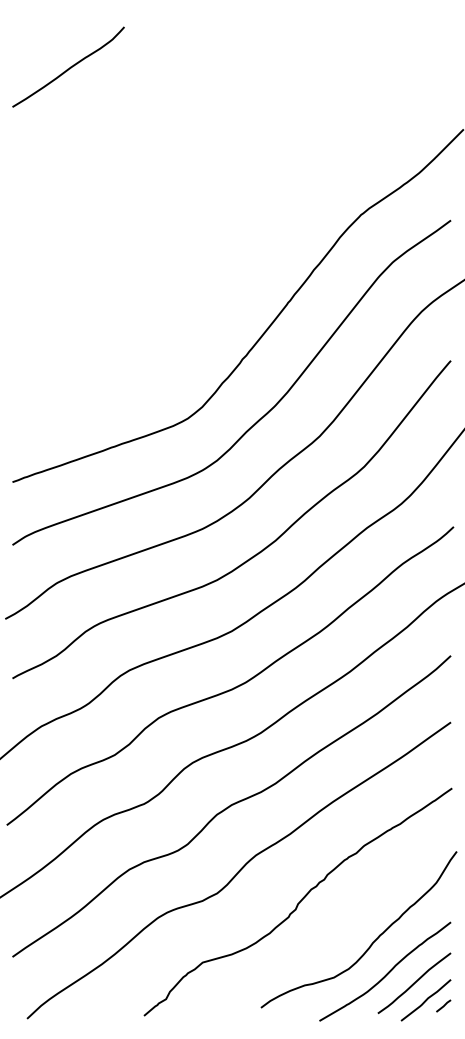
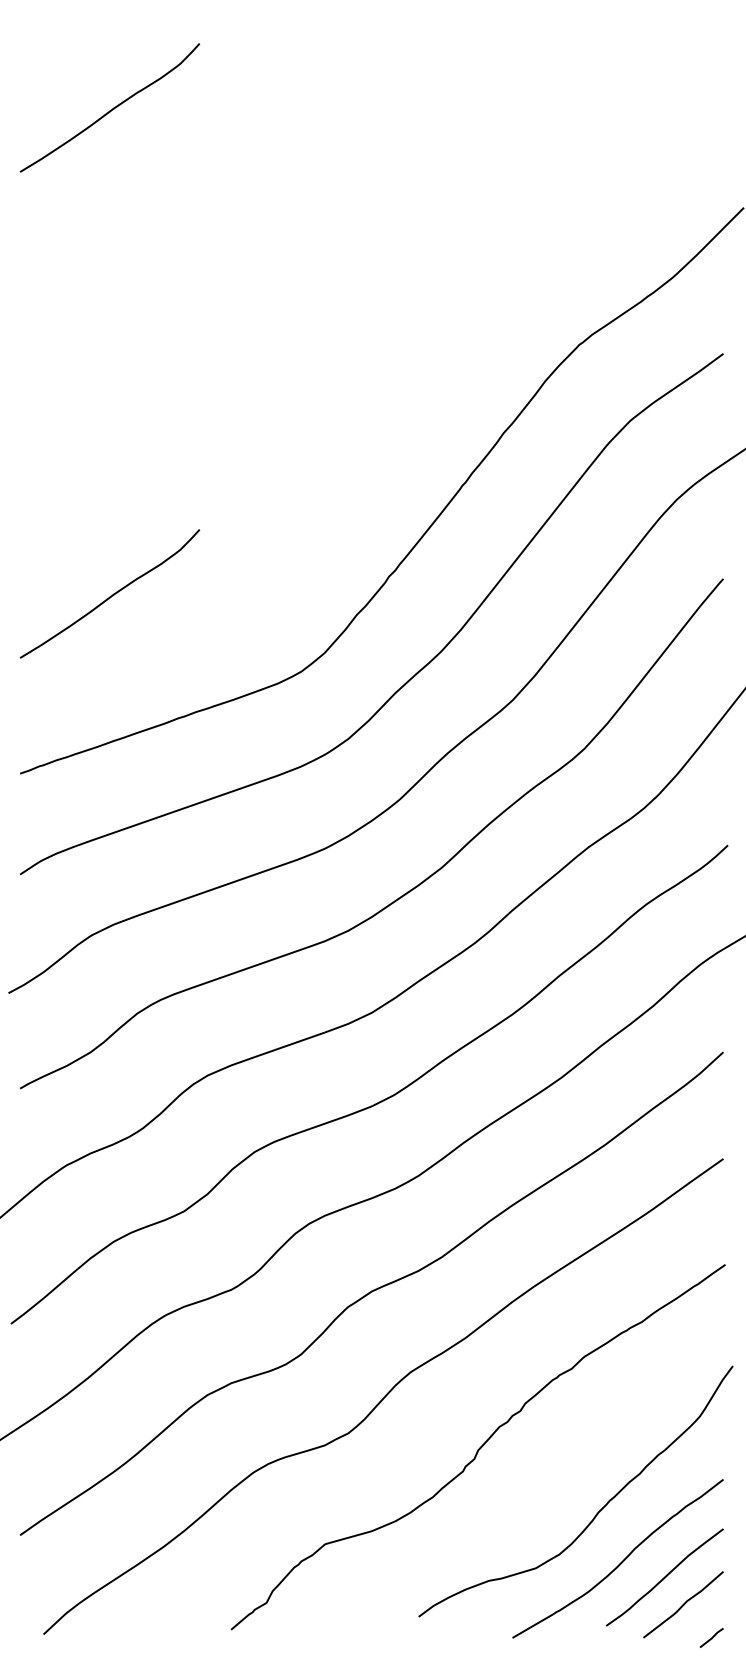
curve: (69, 370) -> (111, 594), added
line: (443, 1005) -> (711, 1637), moved

